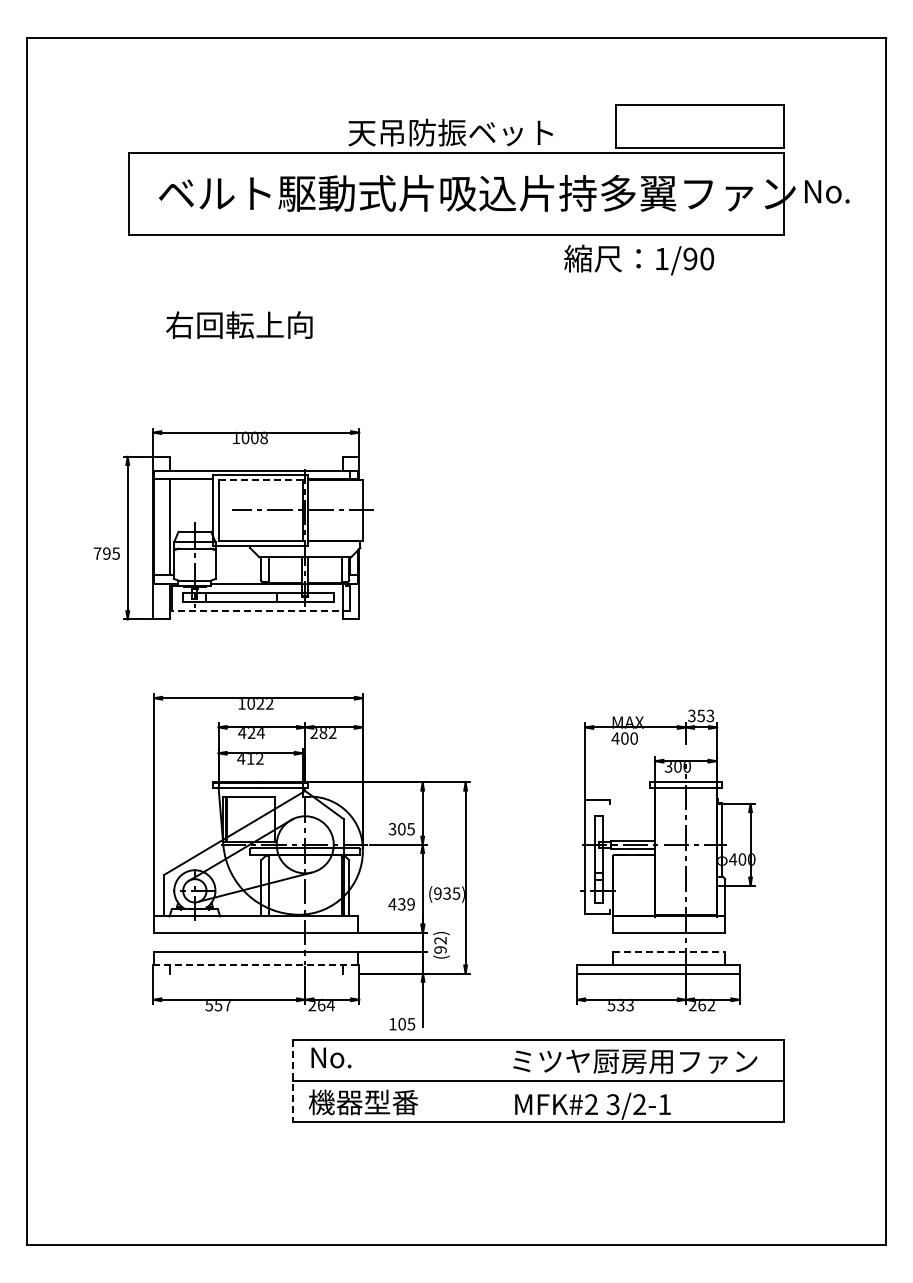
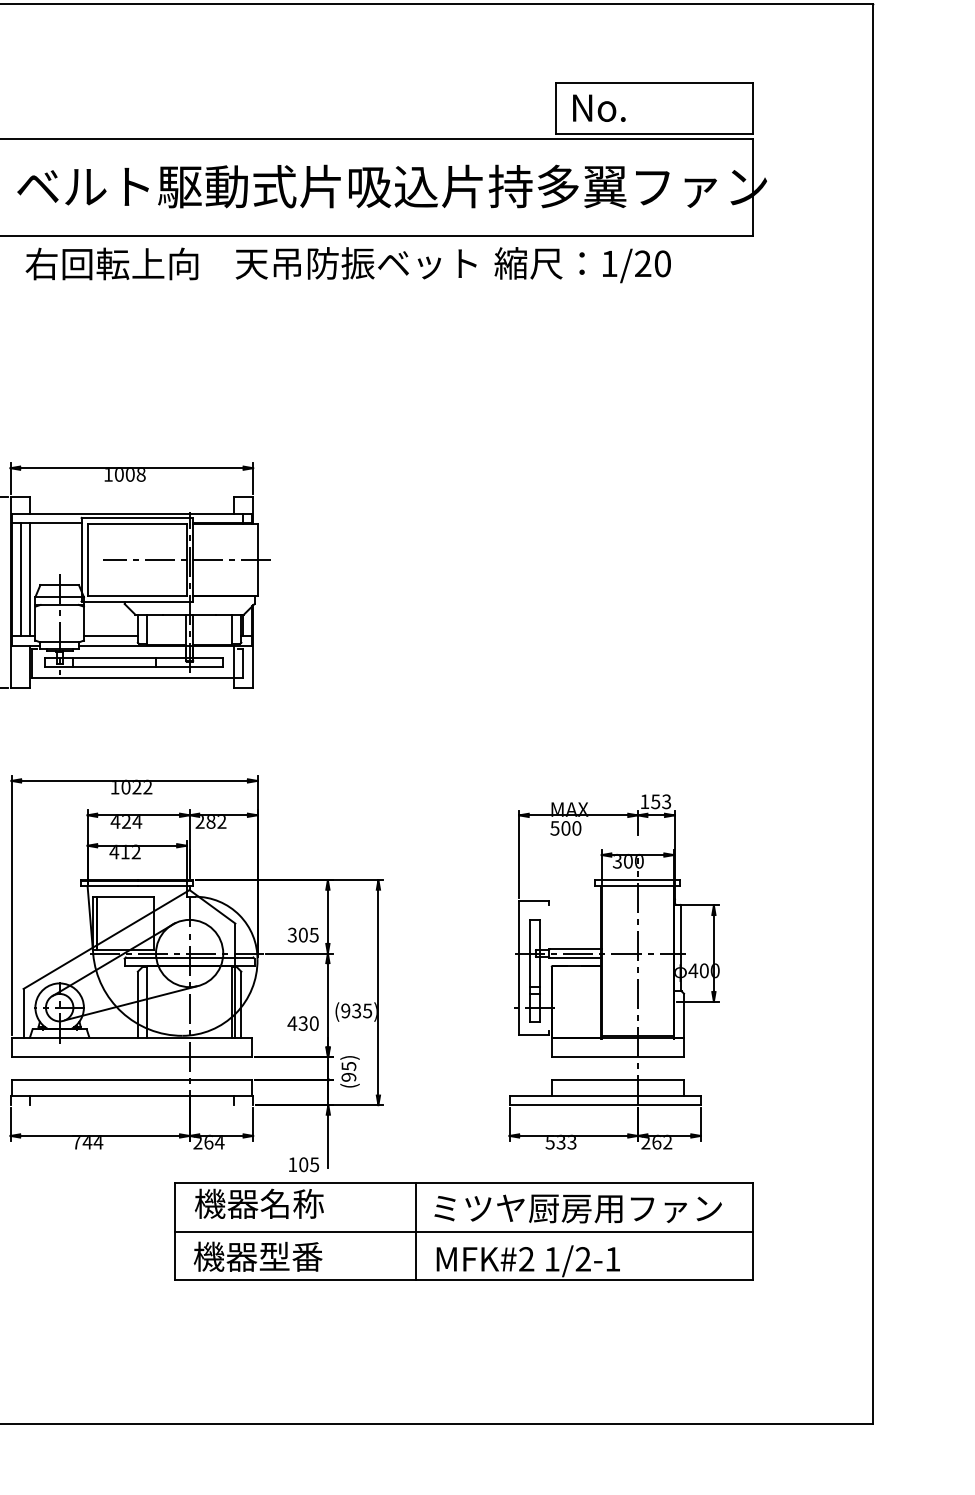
text: (450, 132) -> (355, 263), moved
text: (827, 191) -> (599, 107), moved
text: (690, 259) -> (643, 264), 1/90 -> 1/20
text: (239, 324) -> (112, 263), moved
line: (261, 479) -> (138, 523), dashed -> solid
line: (162, 527) -> (21, 579), added
line: (238, 575) -> (111, 636), added
line: (260, 611) -> (136, 678), dashed -> solid
text: (691, 715) -> (644, 801), 353 -> 153
text: (615, 738) -> (554, 828), 400 -> 500
text: (410, 904) -> (313, 1023), 439 -> 430
text: (440, 940) -> (348, 1066), (92) -> (95)
line: (669, 952) -> (618, 1080), dashed -> solid
line: (256, 965) -> (132, 1095), dashed -> solid
text: (218, 1006) -> (87, 1143), 557 -> 744
text: (364, 1057) -> (259, 1203), No. -> 機器名称
line: (292, 1080) -> (174, 1230), dashed -> solid
line: (497, 1080) -> (415, 1230), added
text: (612, 1104) -> (551, 1259), 3/2-1 -> 1/2-1

